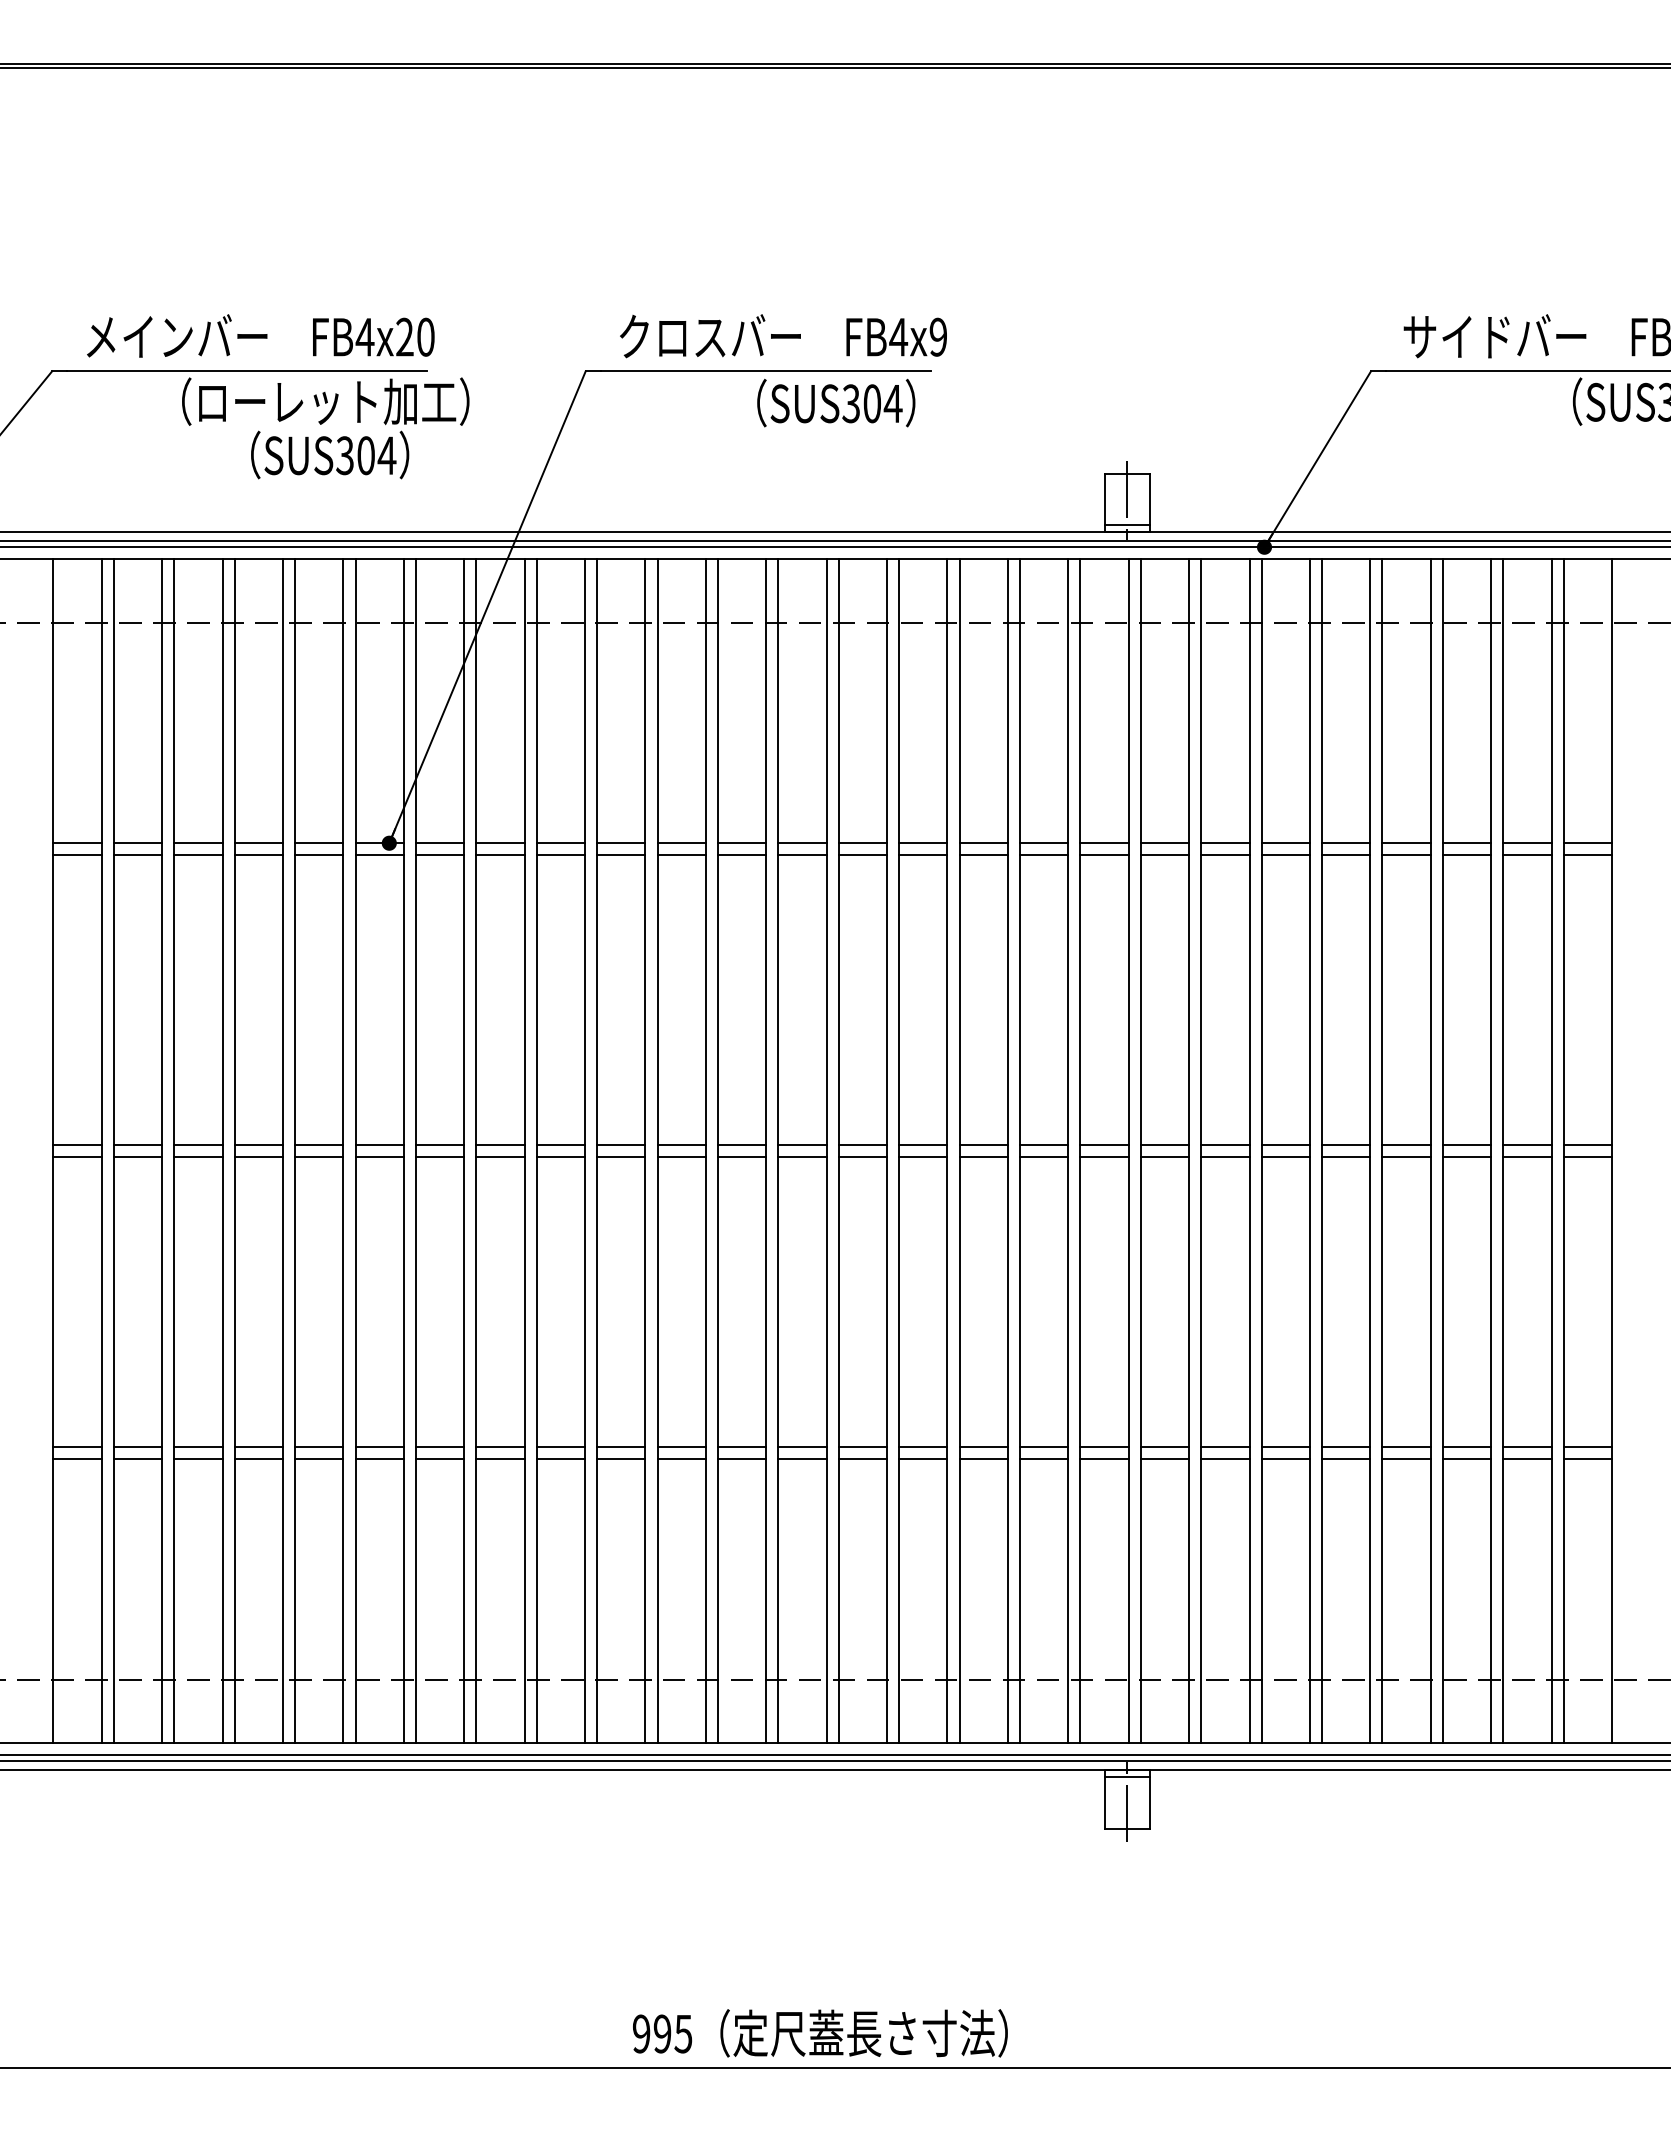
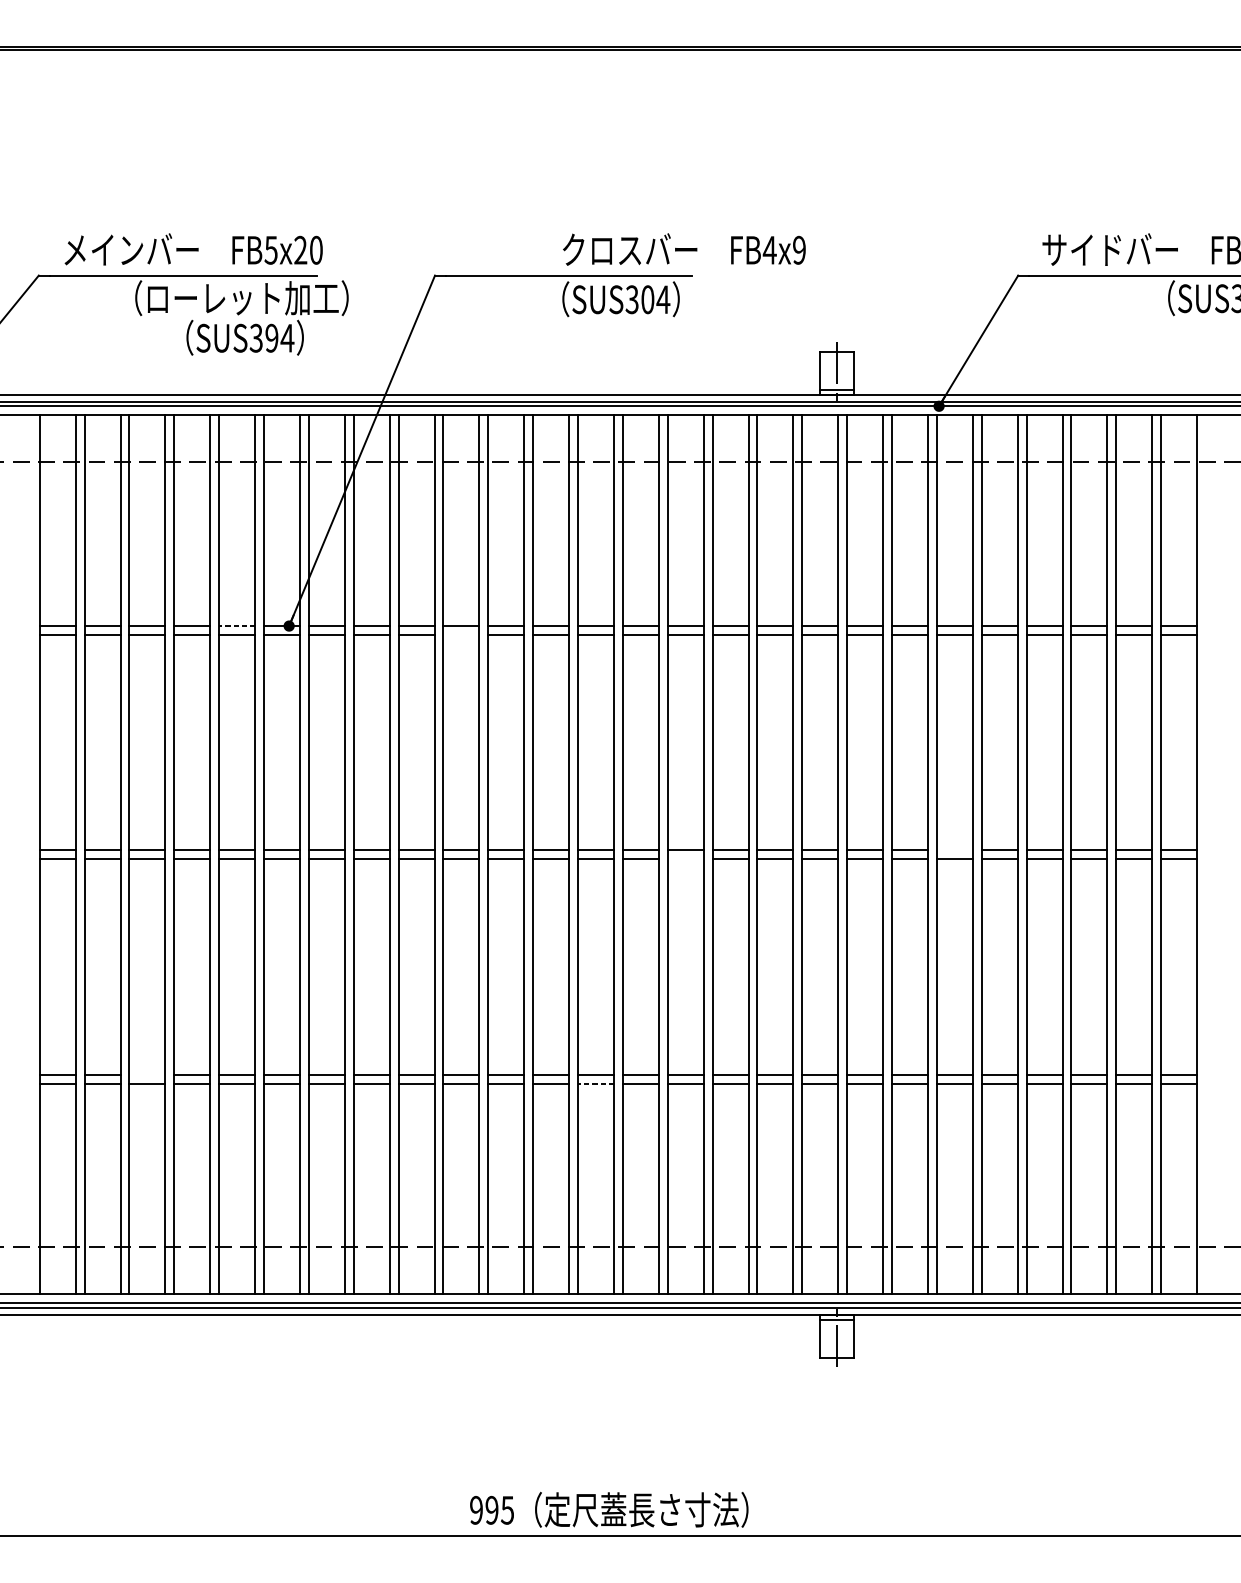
text: (783, 336) -> (684, 249), moved
text: (364, 337) -> (270, 250), FB4x20 -> FB5x20
text: (365, 455) -> (271, 338), SUS304 -> SUS394
line: (318, 843) -> (236, 626), solid -> dashed
line: (621, 855) -> (461, 635), removed
line: (1285, 1145) -> (954, 850), removed
line: (923, 1157) -> (685, 859), removed
line: (198, 1447) -> (147, 1074), removed
line: (802, 1459) -> (595, 1083), solid -> dashed

